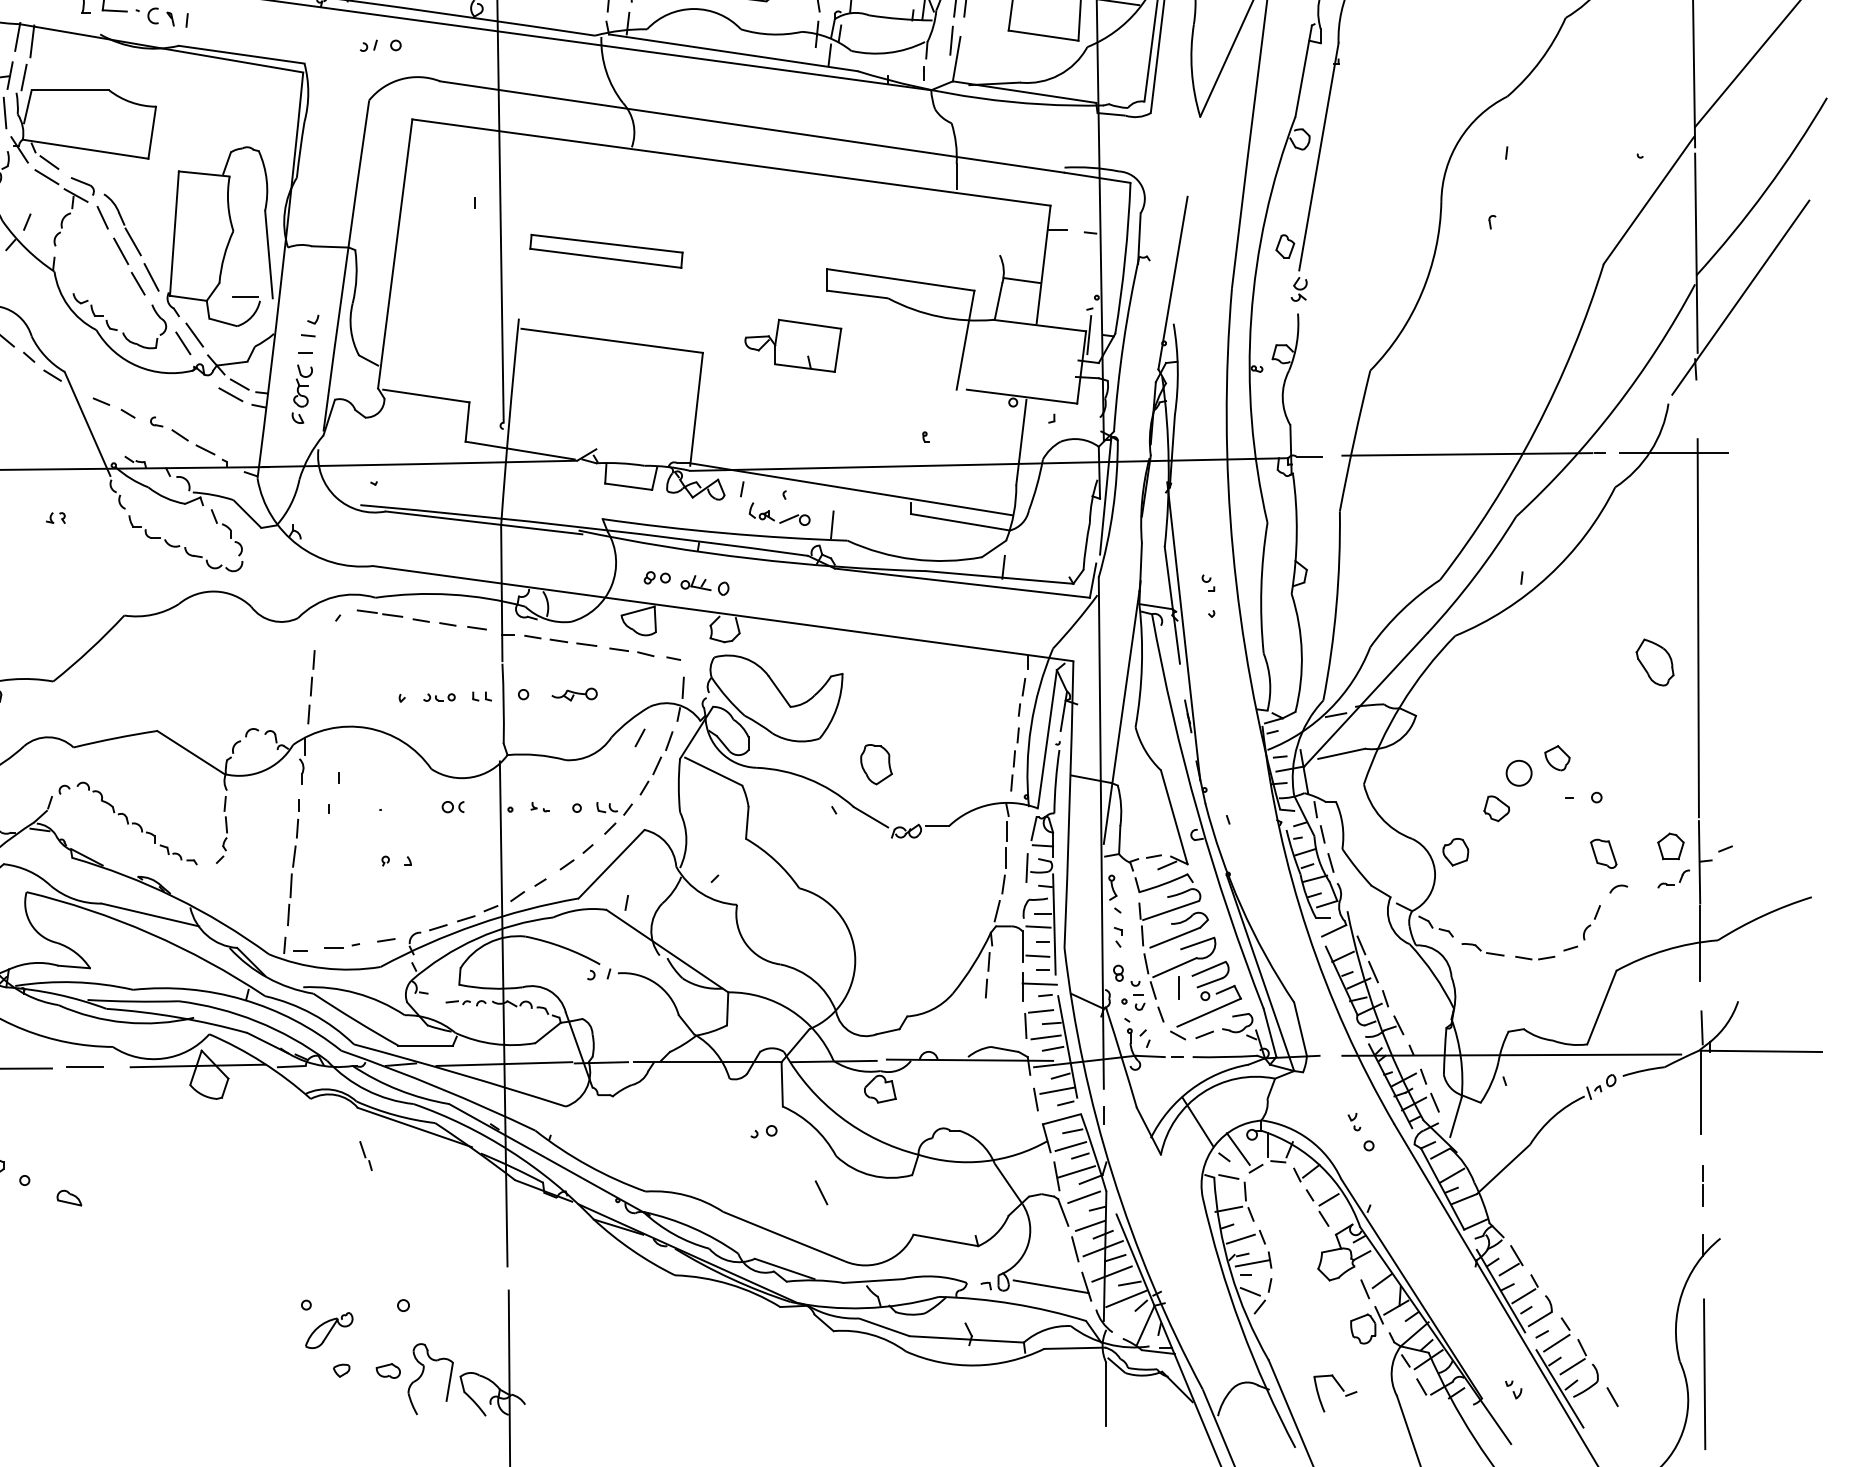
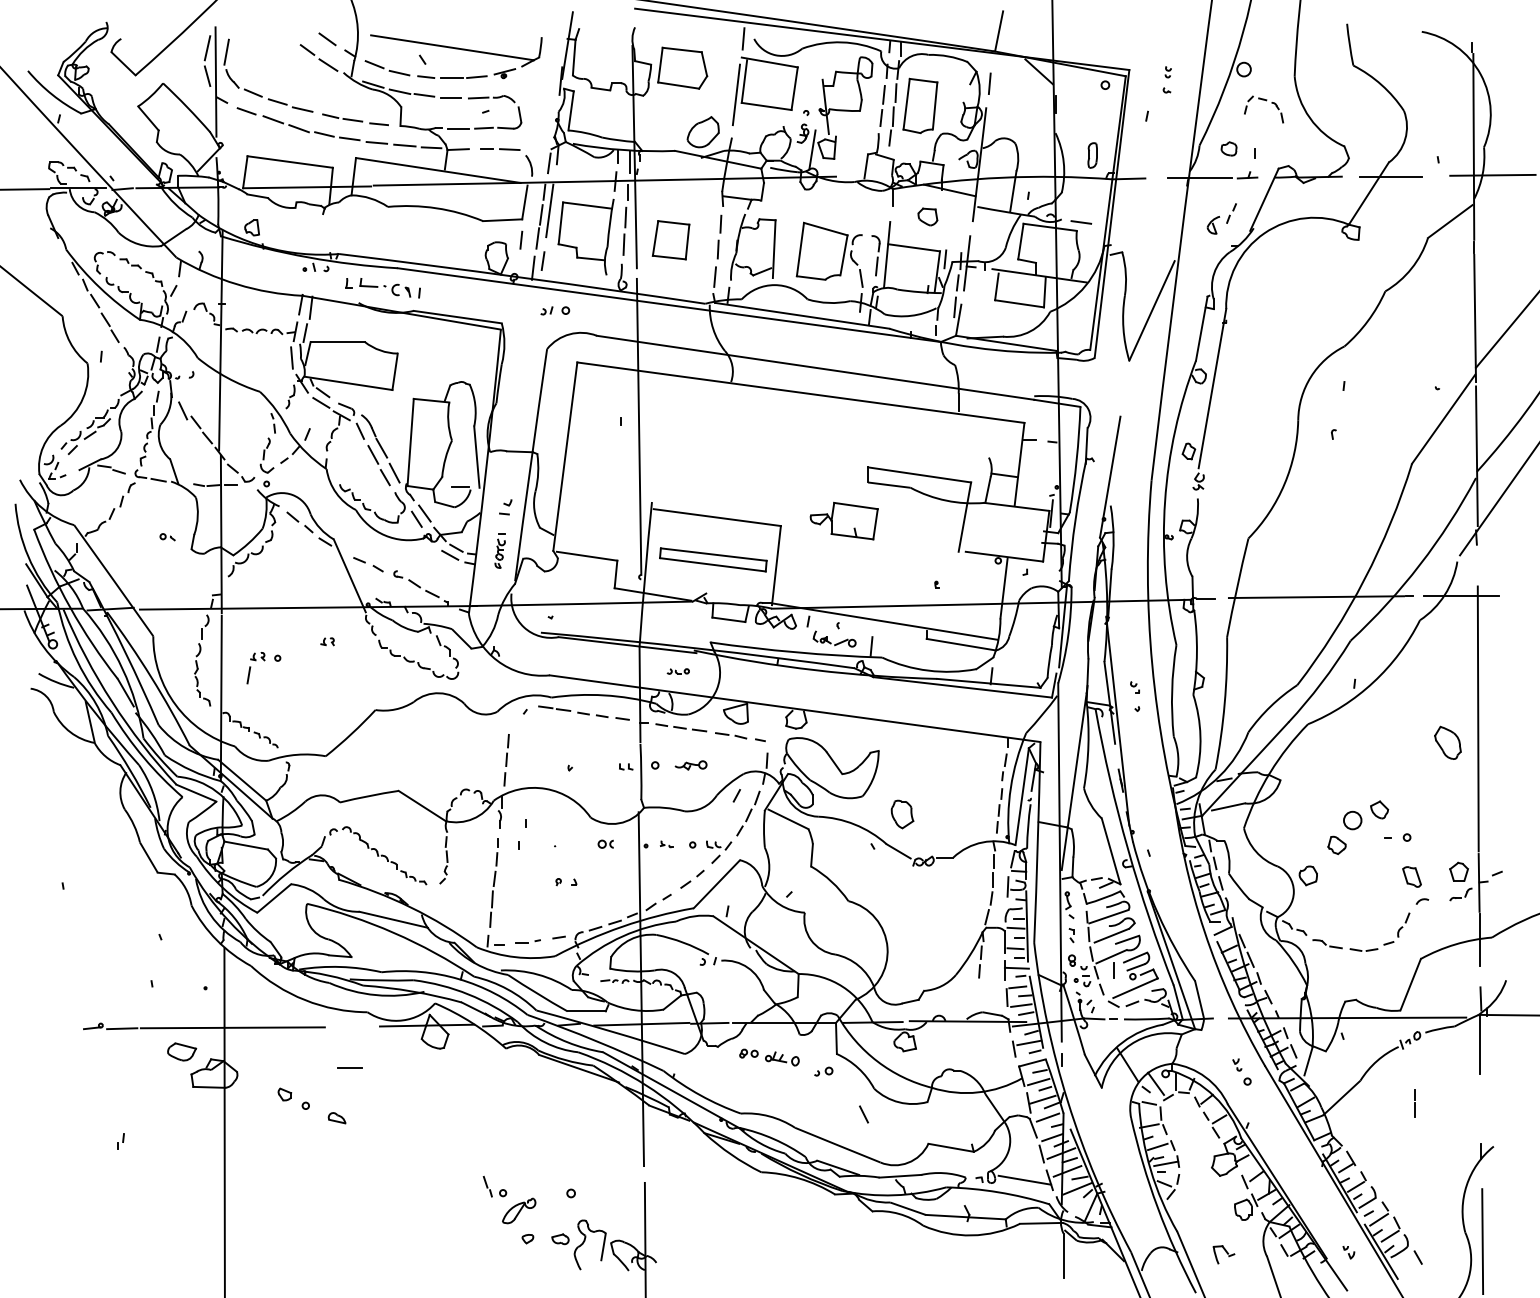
part: (606, 250) -> (713, 559), moved
part: (301, 387) -> (499, 550), size x0.7
part: (686, 583) -> (769, 1057), moved
part: (438, 697) -> (677, 671), moved
line: (84, 1065) -> (349, 1067), moved
part: (365, 1155) -> (487, 1186), moved
line: (1701, 1185) -> (1414, 1103), moved
part: (1334, 1392) -> (1223, 1254), size x0.7

